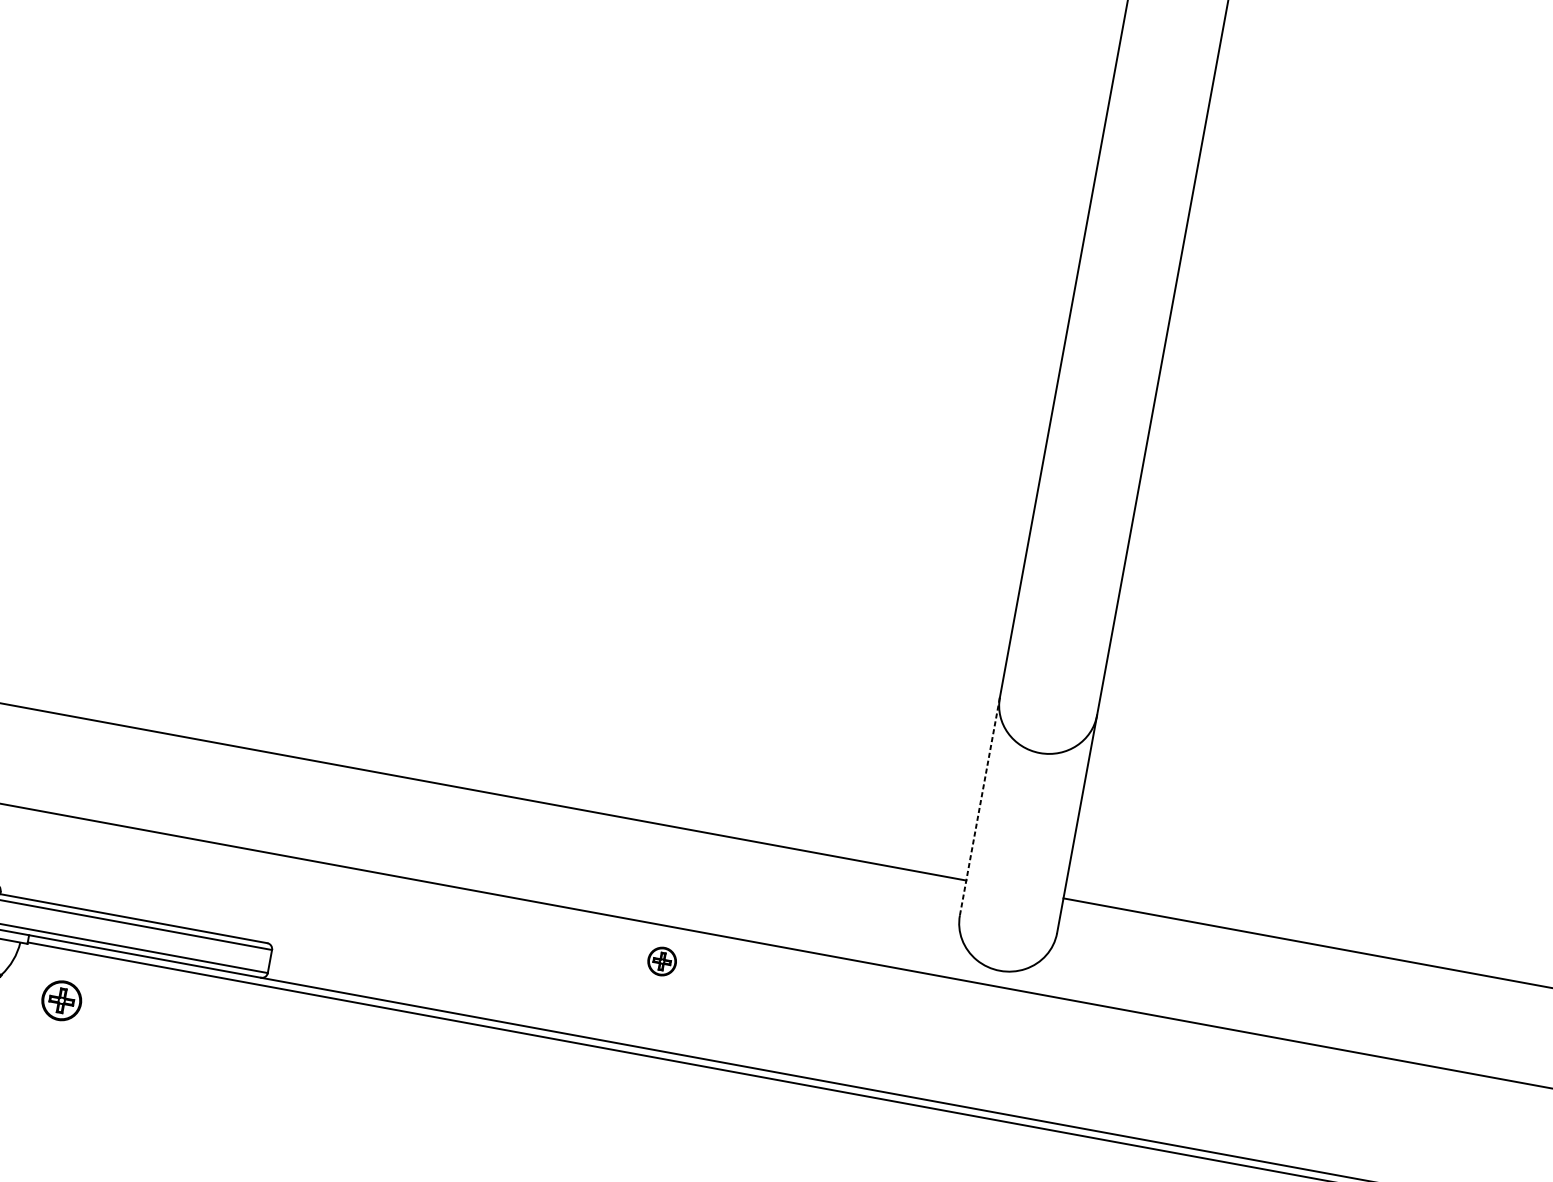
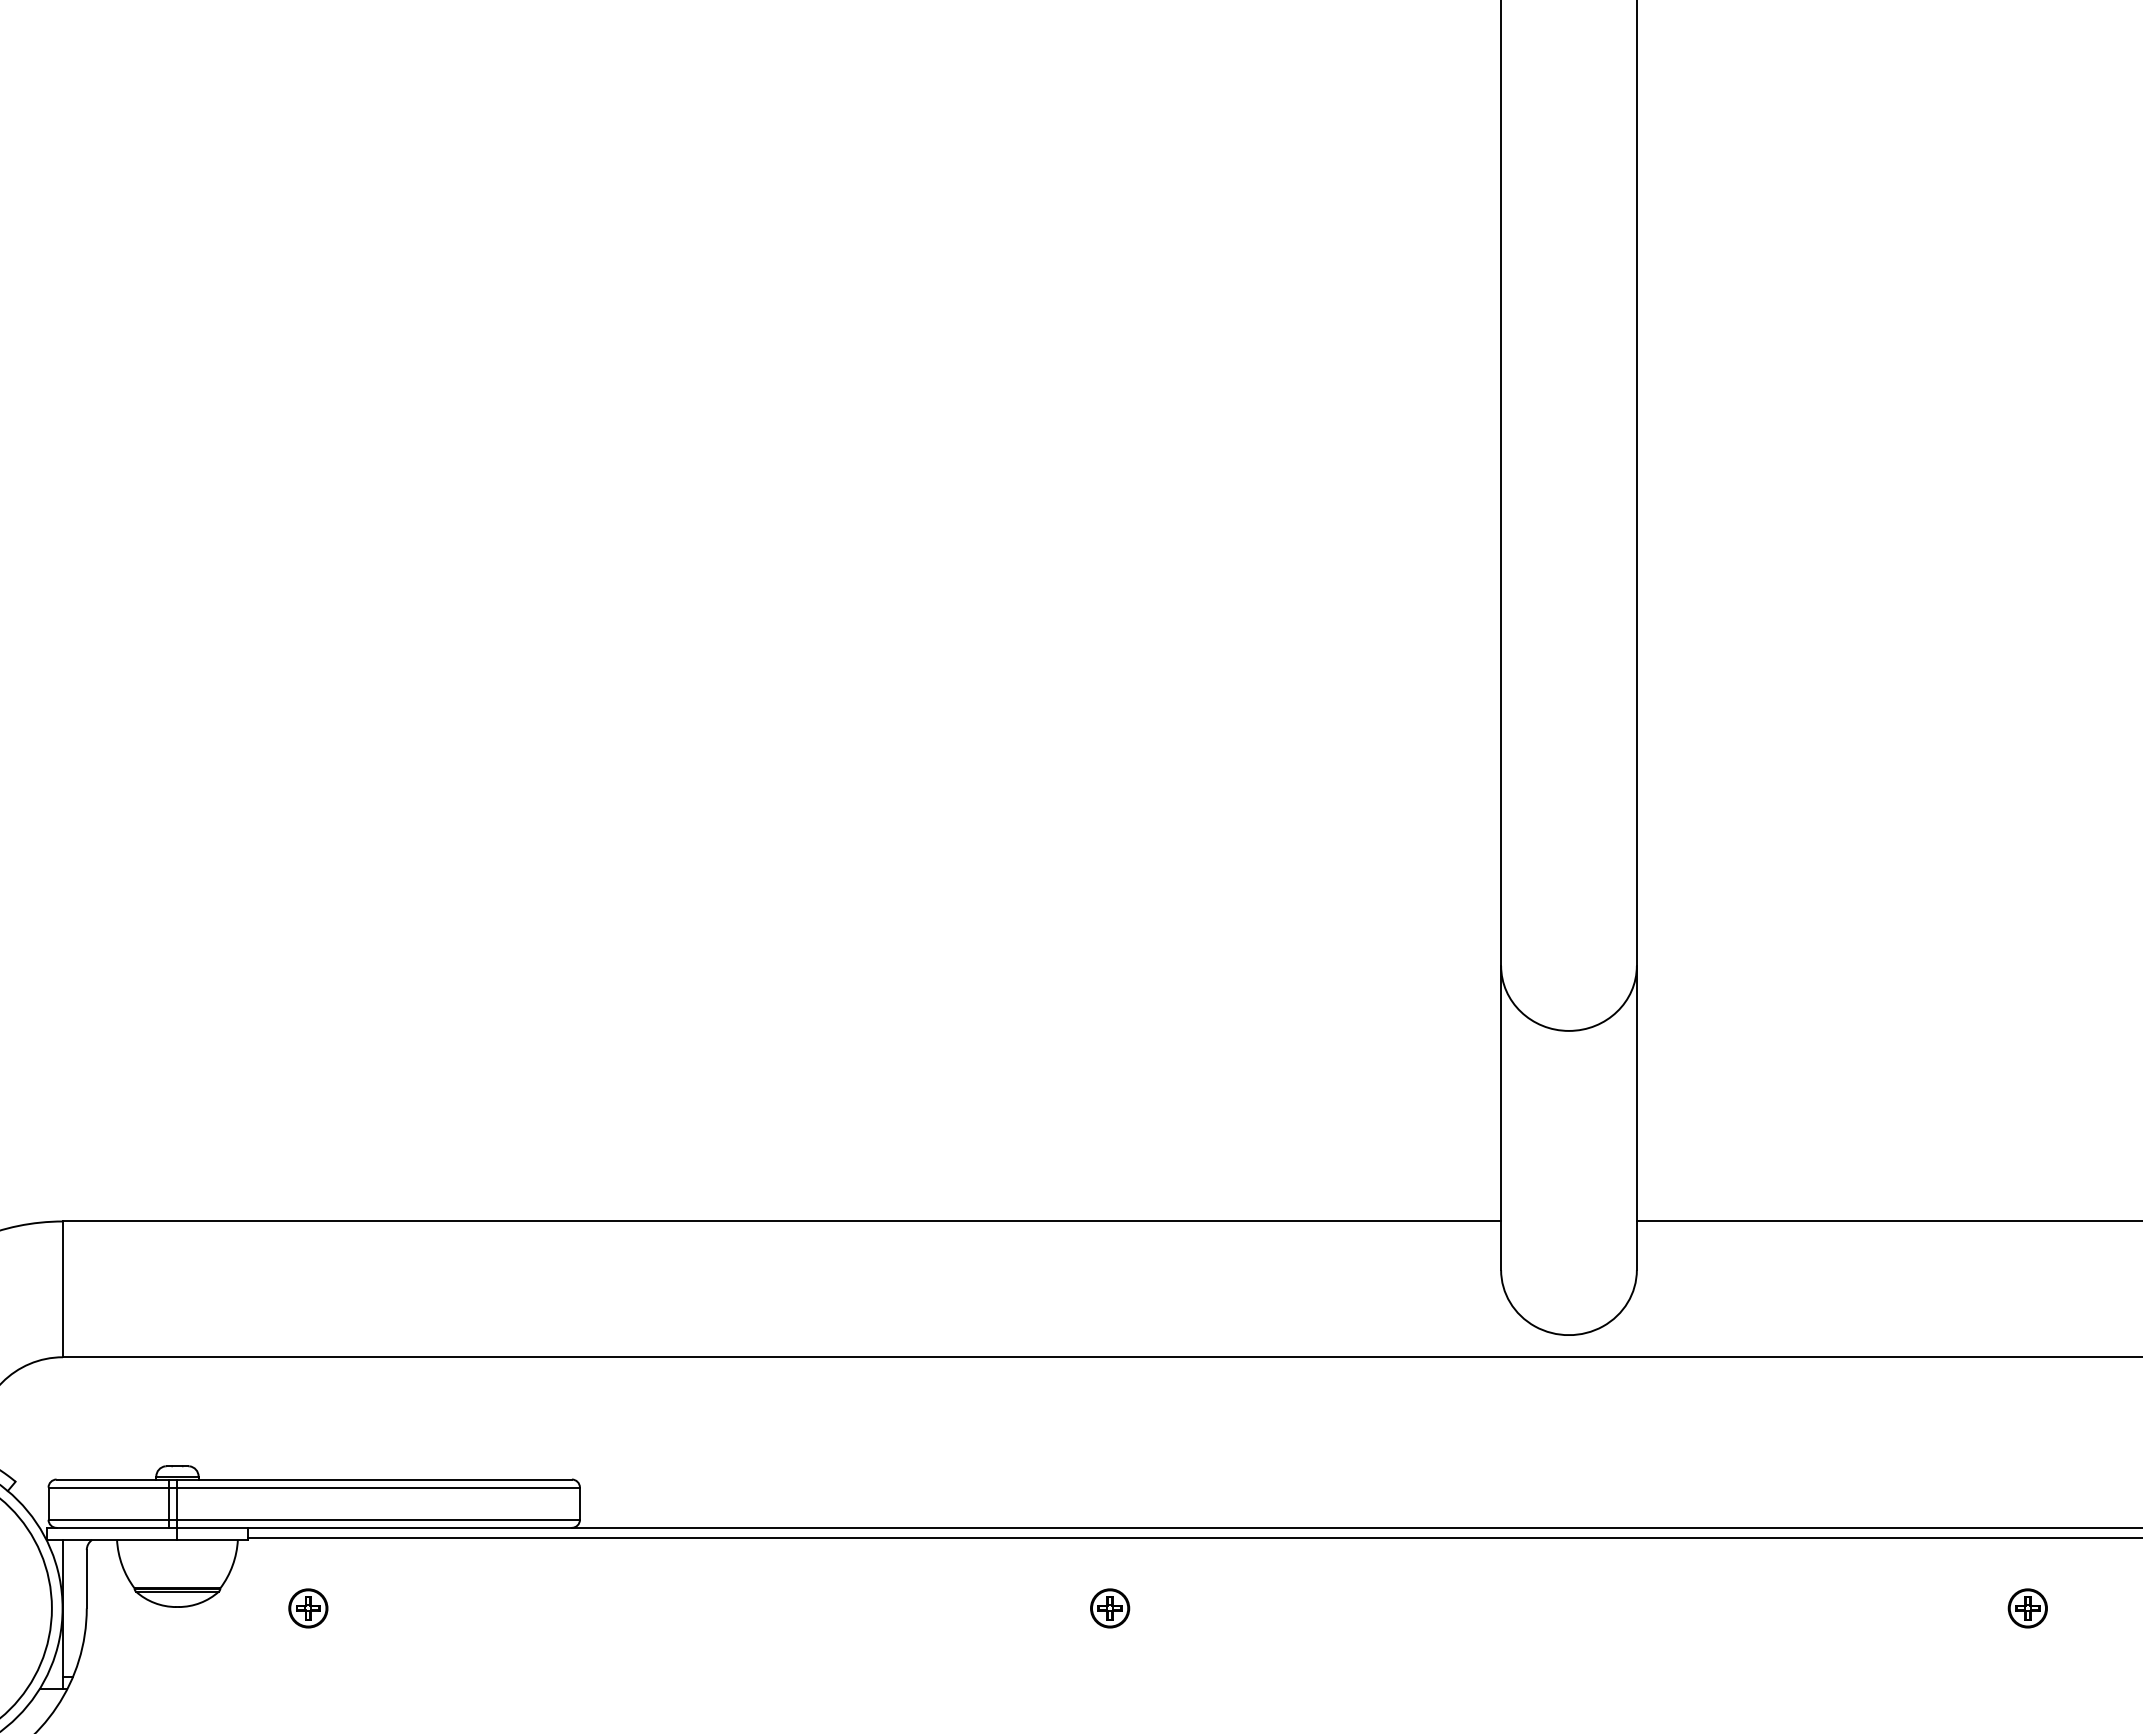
line: (980, 806) -> (1501, 1117), dashed -> solid
part: (662, 961) -> (1110, 1608), moved
part: (61, 1000) -> (308, 1608), size x0.71

